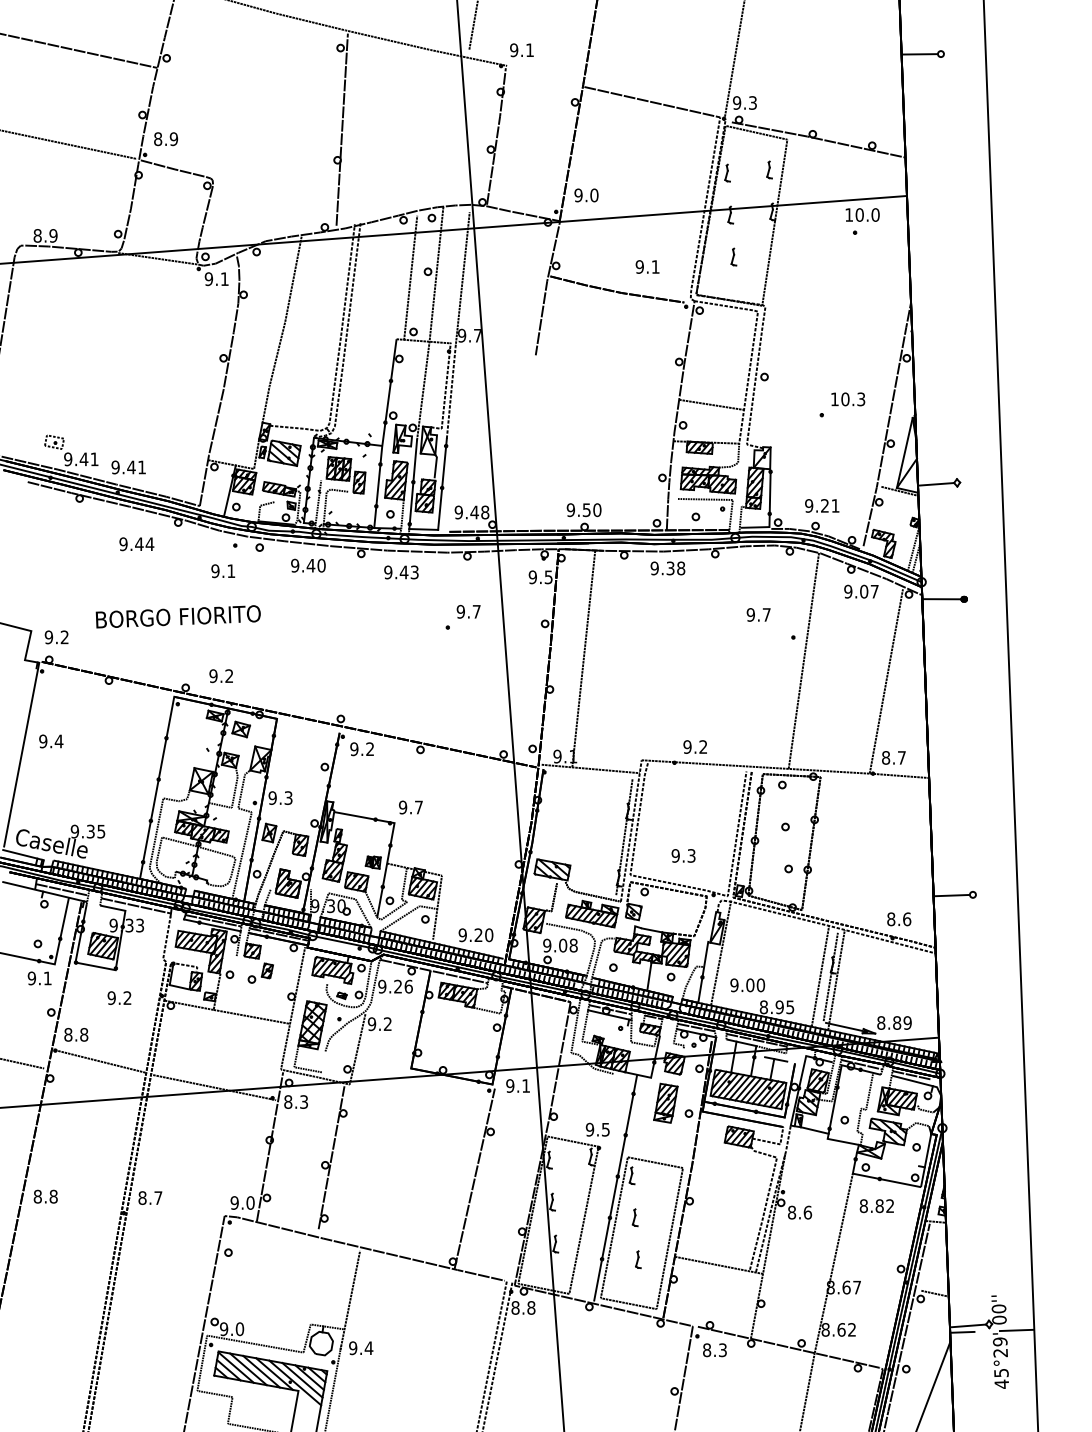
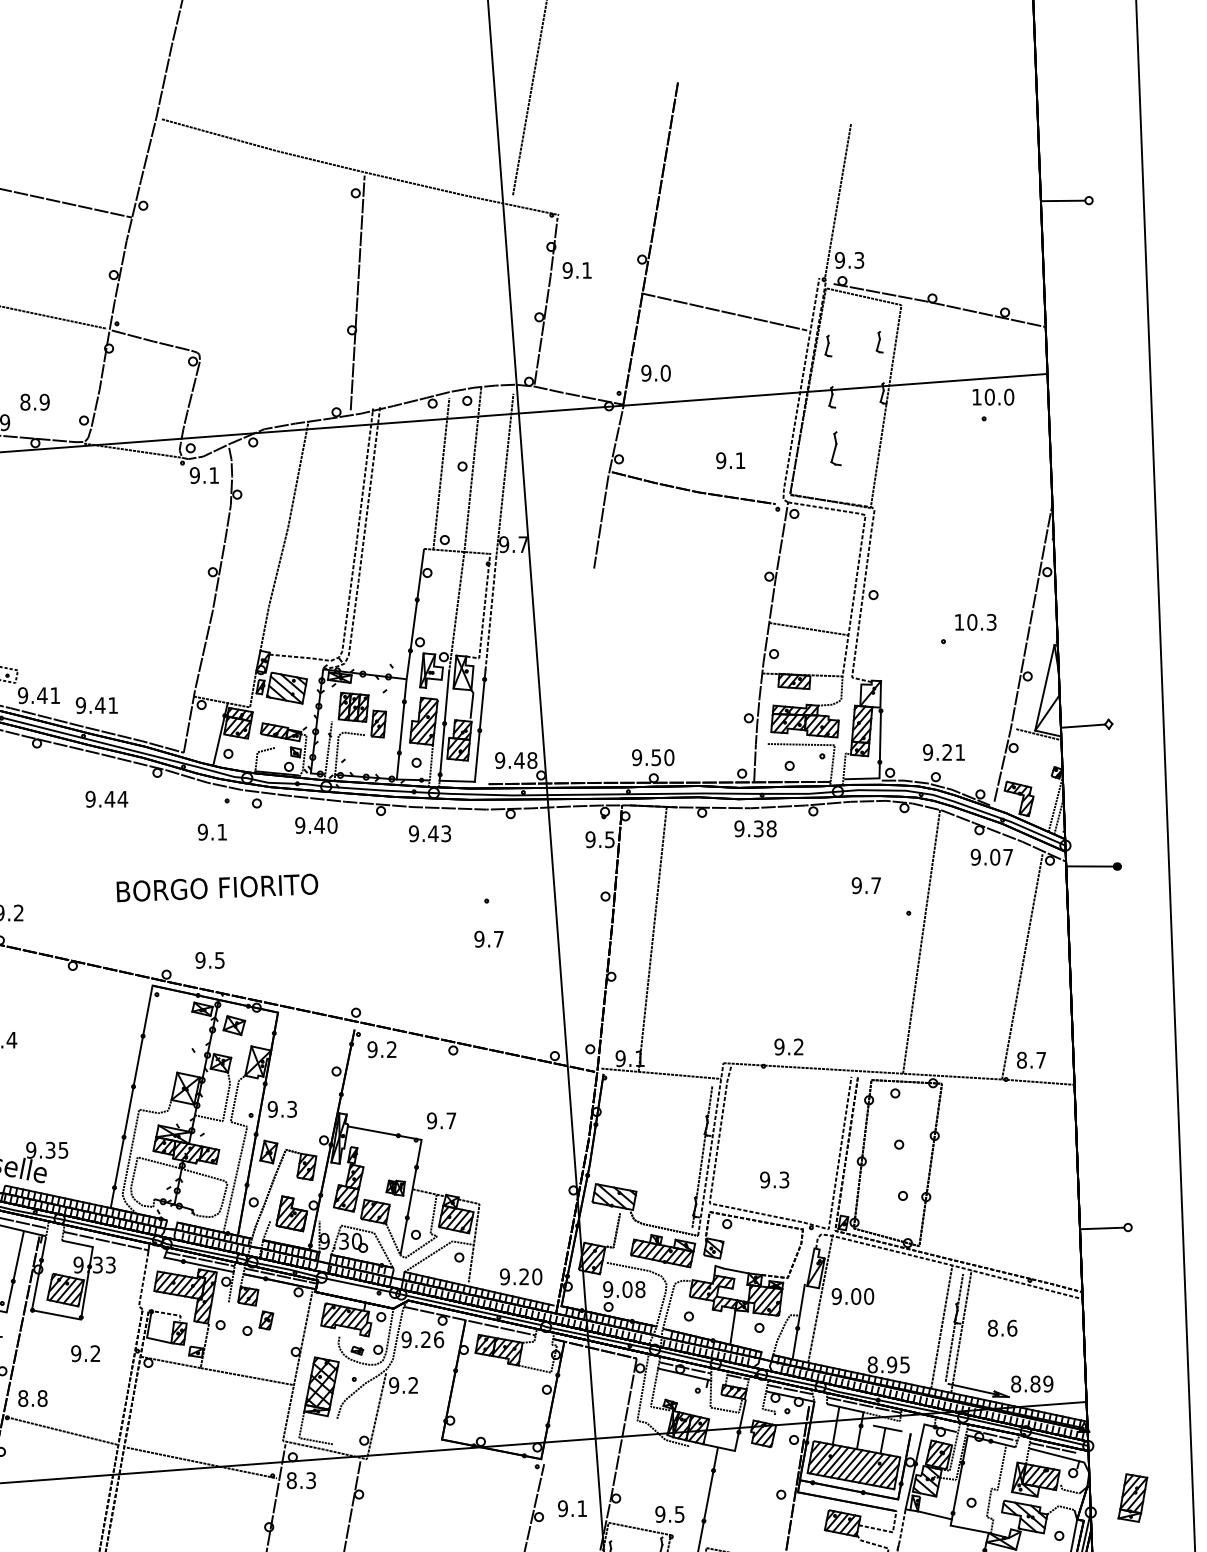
text: (521, 50) -> (576, 270), moved
line: (652, 102) -> (724, 312), moved
text: (166, 139) -> (35, 402), moved
part: (733, 256) -> (835, 447), size x1.6
text: (468, 611) -> (488, 938), moved
text: (177, 616) -> (216, 887), moved
text: (229, 676) -> (220, 960), 9.2 -> 9.5
text: (899, 919) -> (1002, 1328), moved
text: (747, 985) -> (852, 1296), moved
text: (517, 1085) -> (571, 1508), moved
part: (665, 1102) -> (1132, 1497), moved

